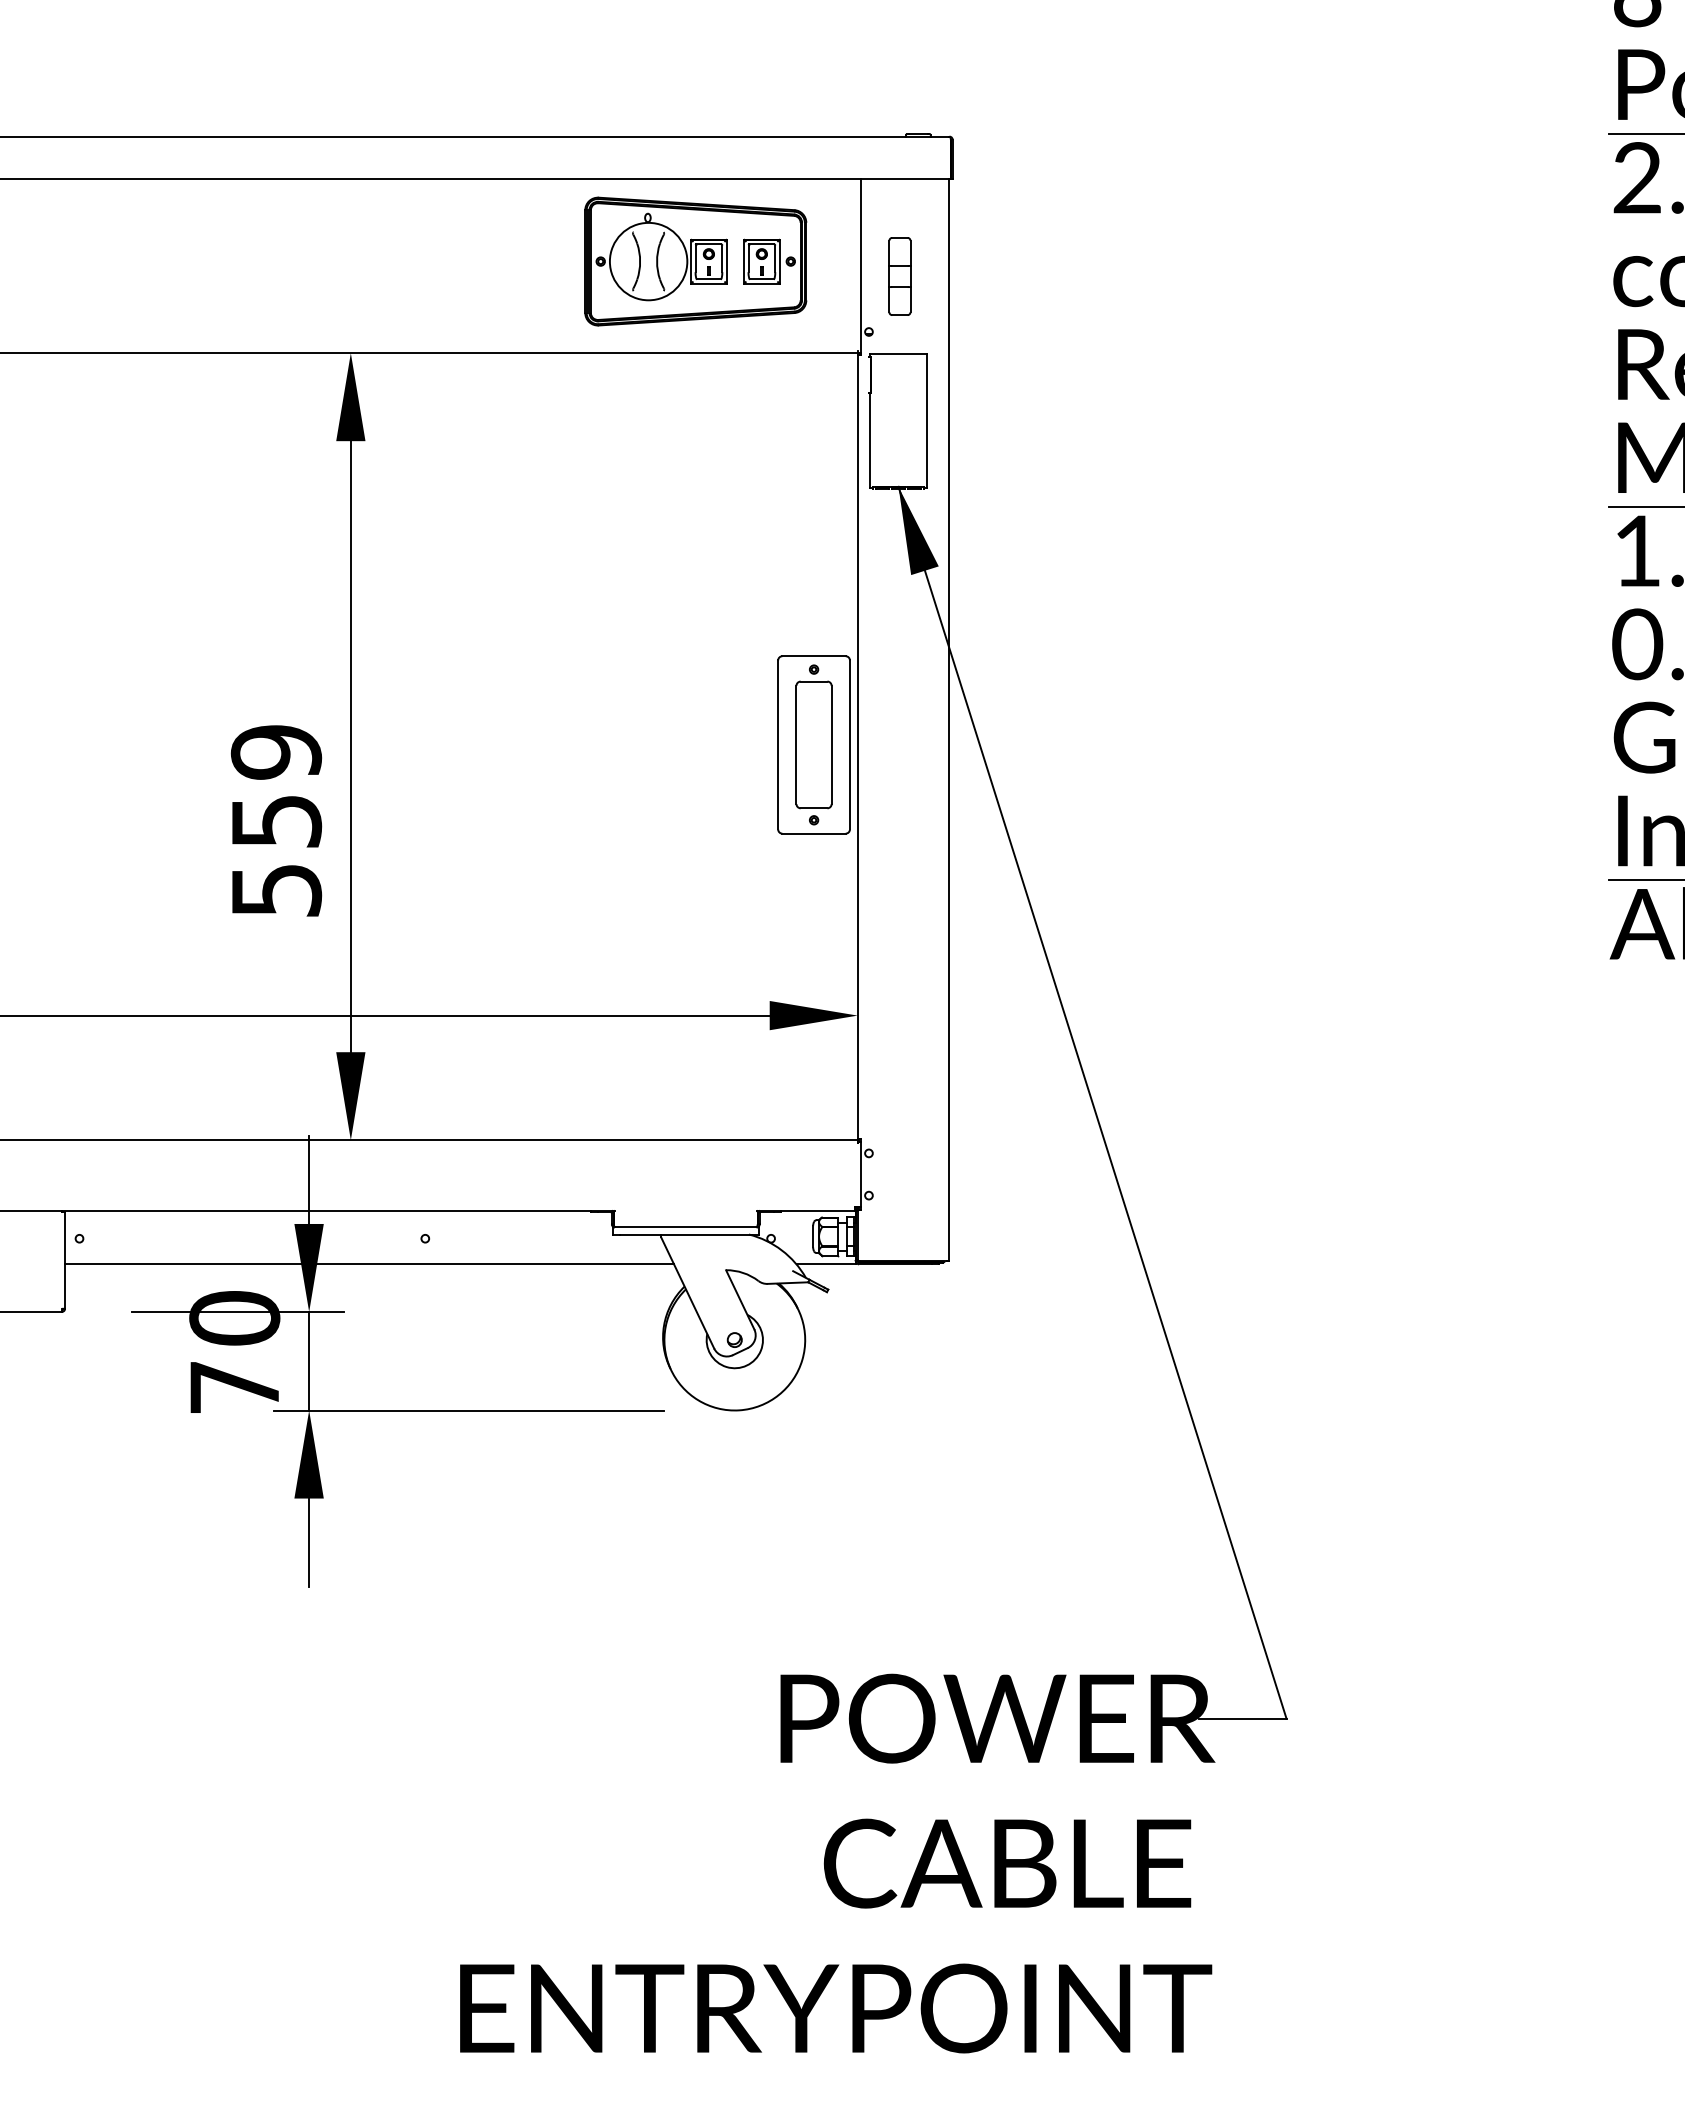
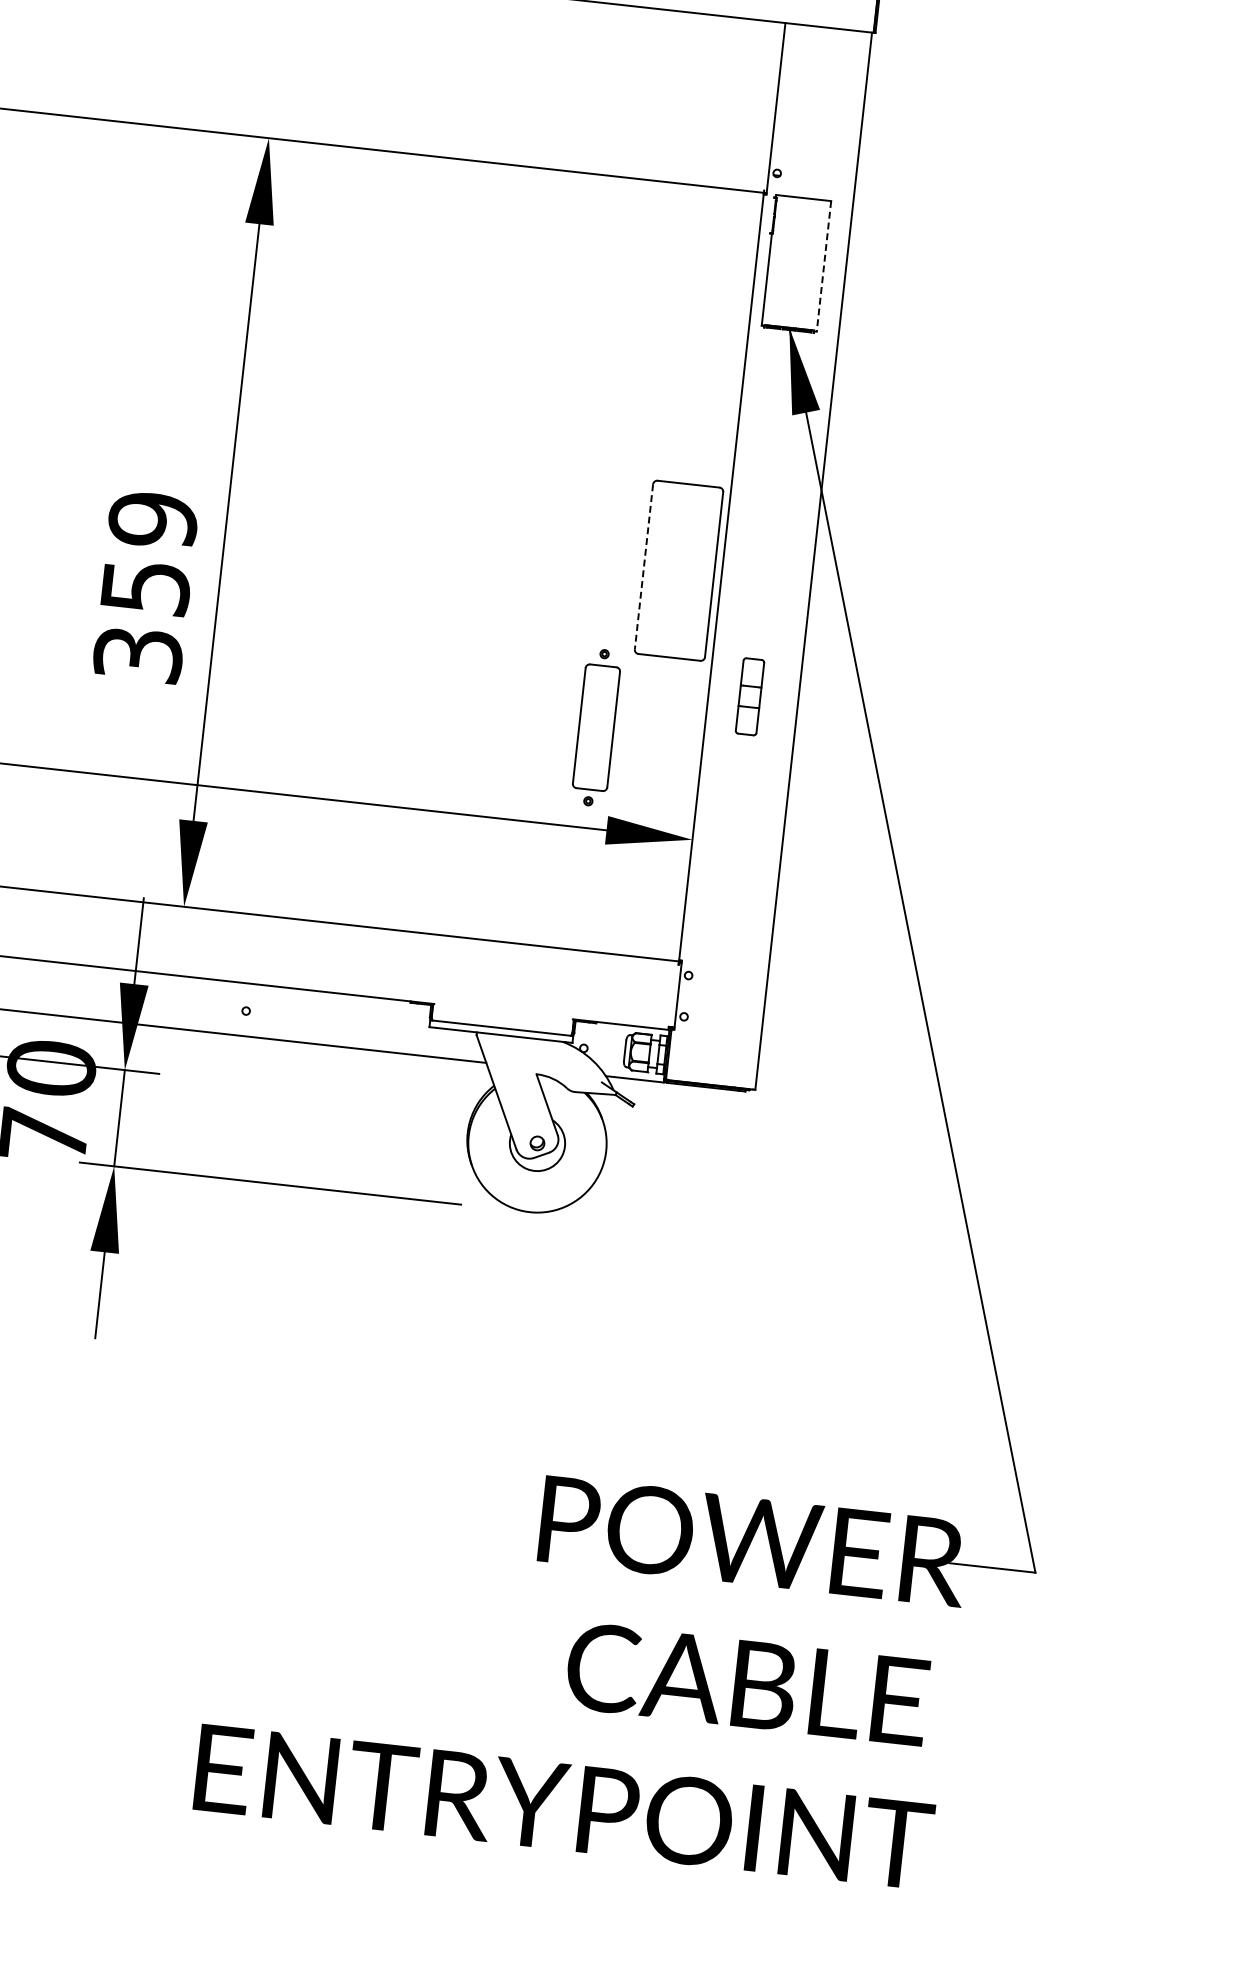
part: (695, 261) -> (615, 85), removed
part: (899, 276) -> (749, 696), moved
line: (926, 420) -> (823, 266), solid -> dashed
part: (813, 744) -> (595, 727), moved
line: (778, 745) -> (644, 567), solid -> dashed
text: (275, 890) -> (137, 654), 559 -> 359

